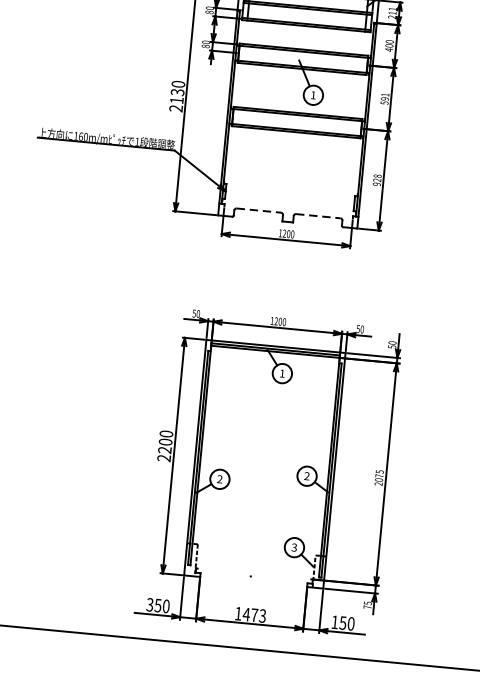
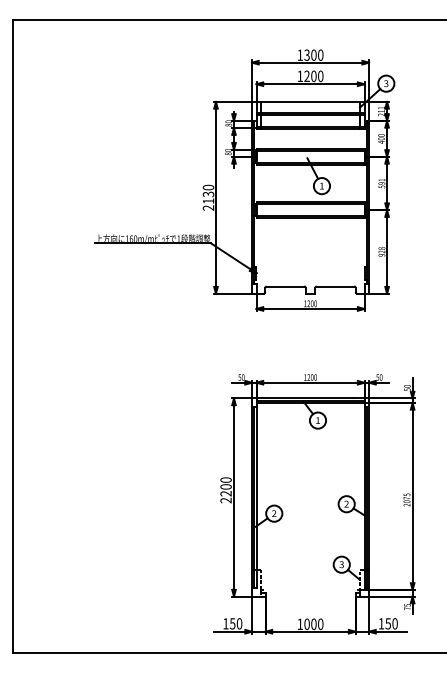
line: (258, 210) -> (285, 286), dashed -> solid
line: (318, 216) -> (335, 286), dashed -> solid
text: (149, 604) -> (225, 623), 350 -> 150
text: (254, 614) -> (313, 623), 1473 -> 1000

